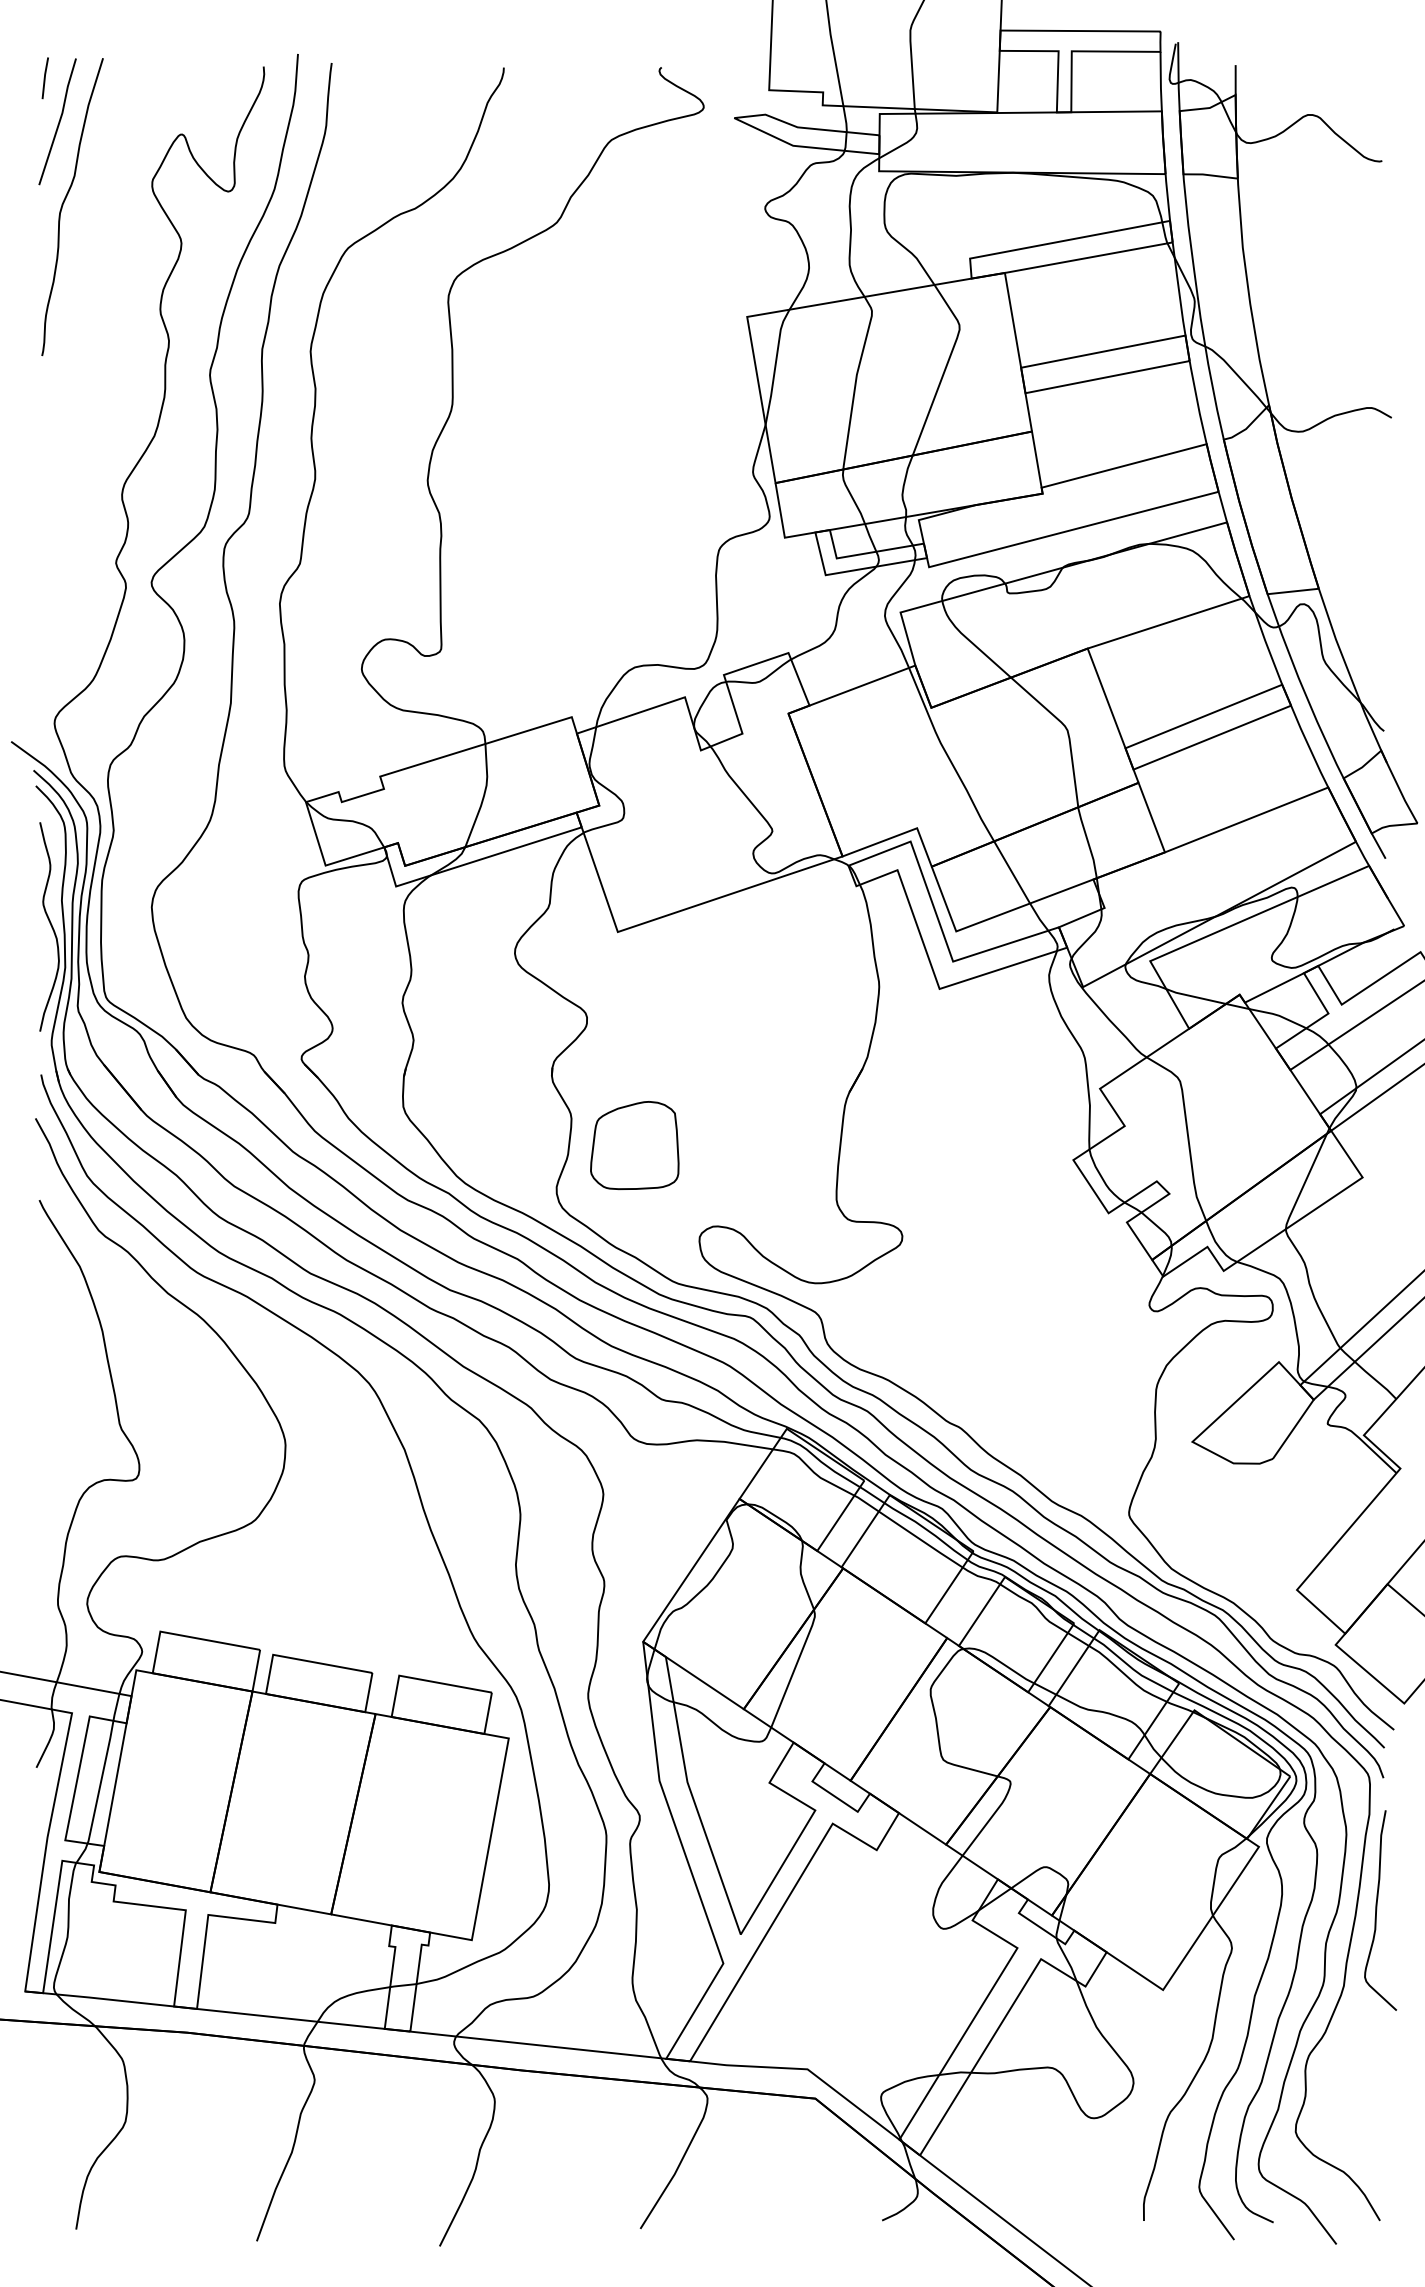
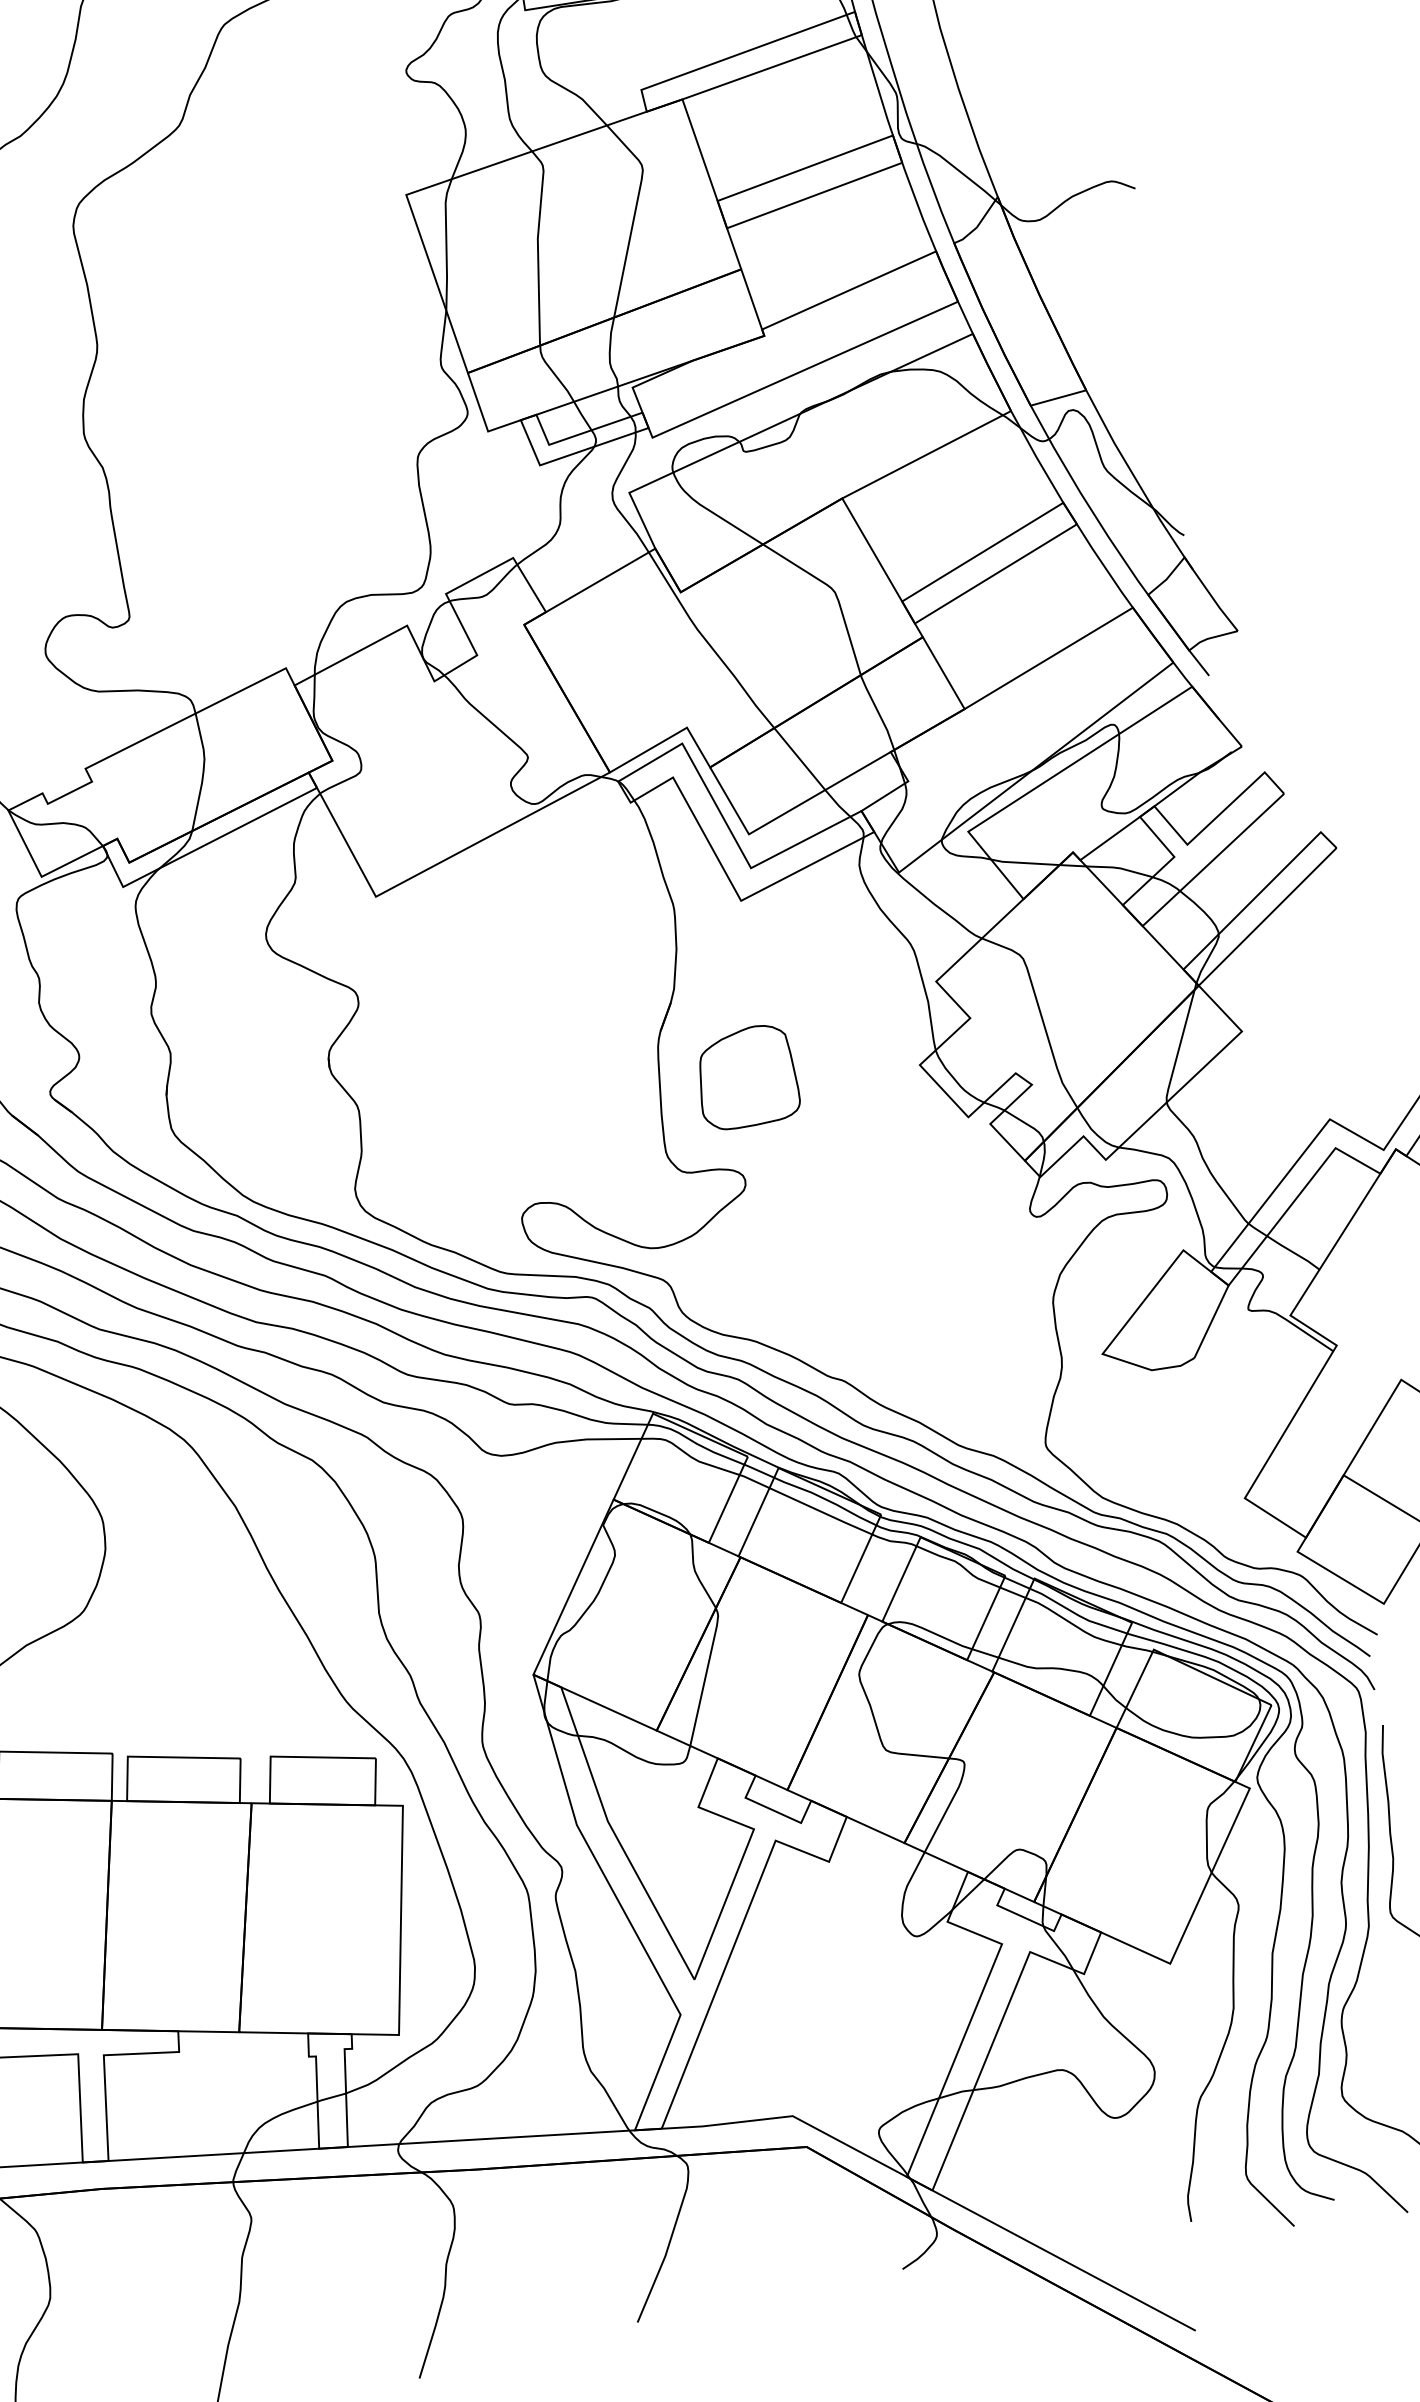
part: (634, 1145) -> (746, 1077), moved

